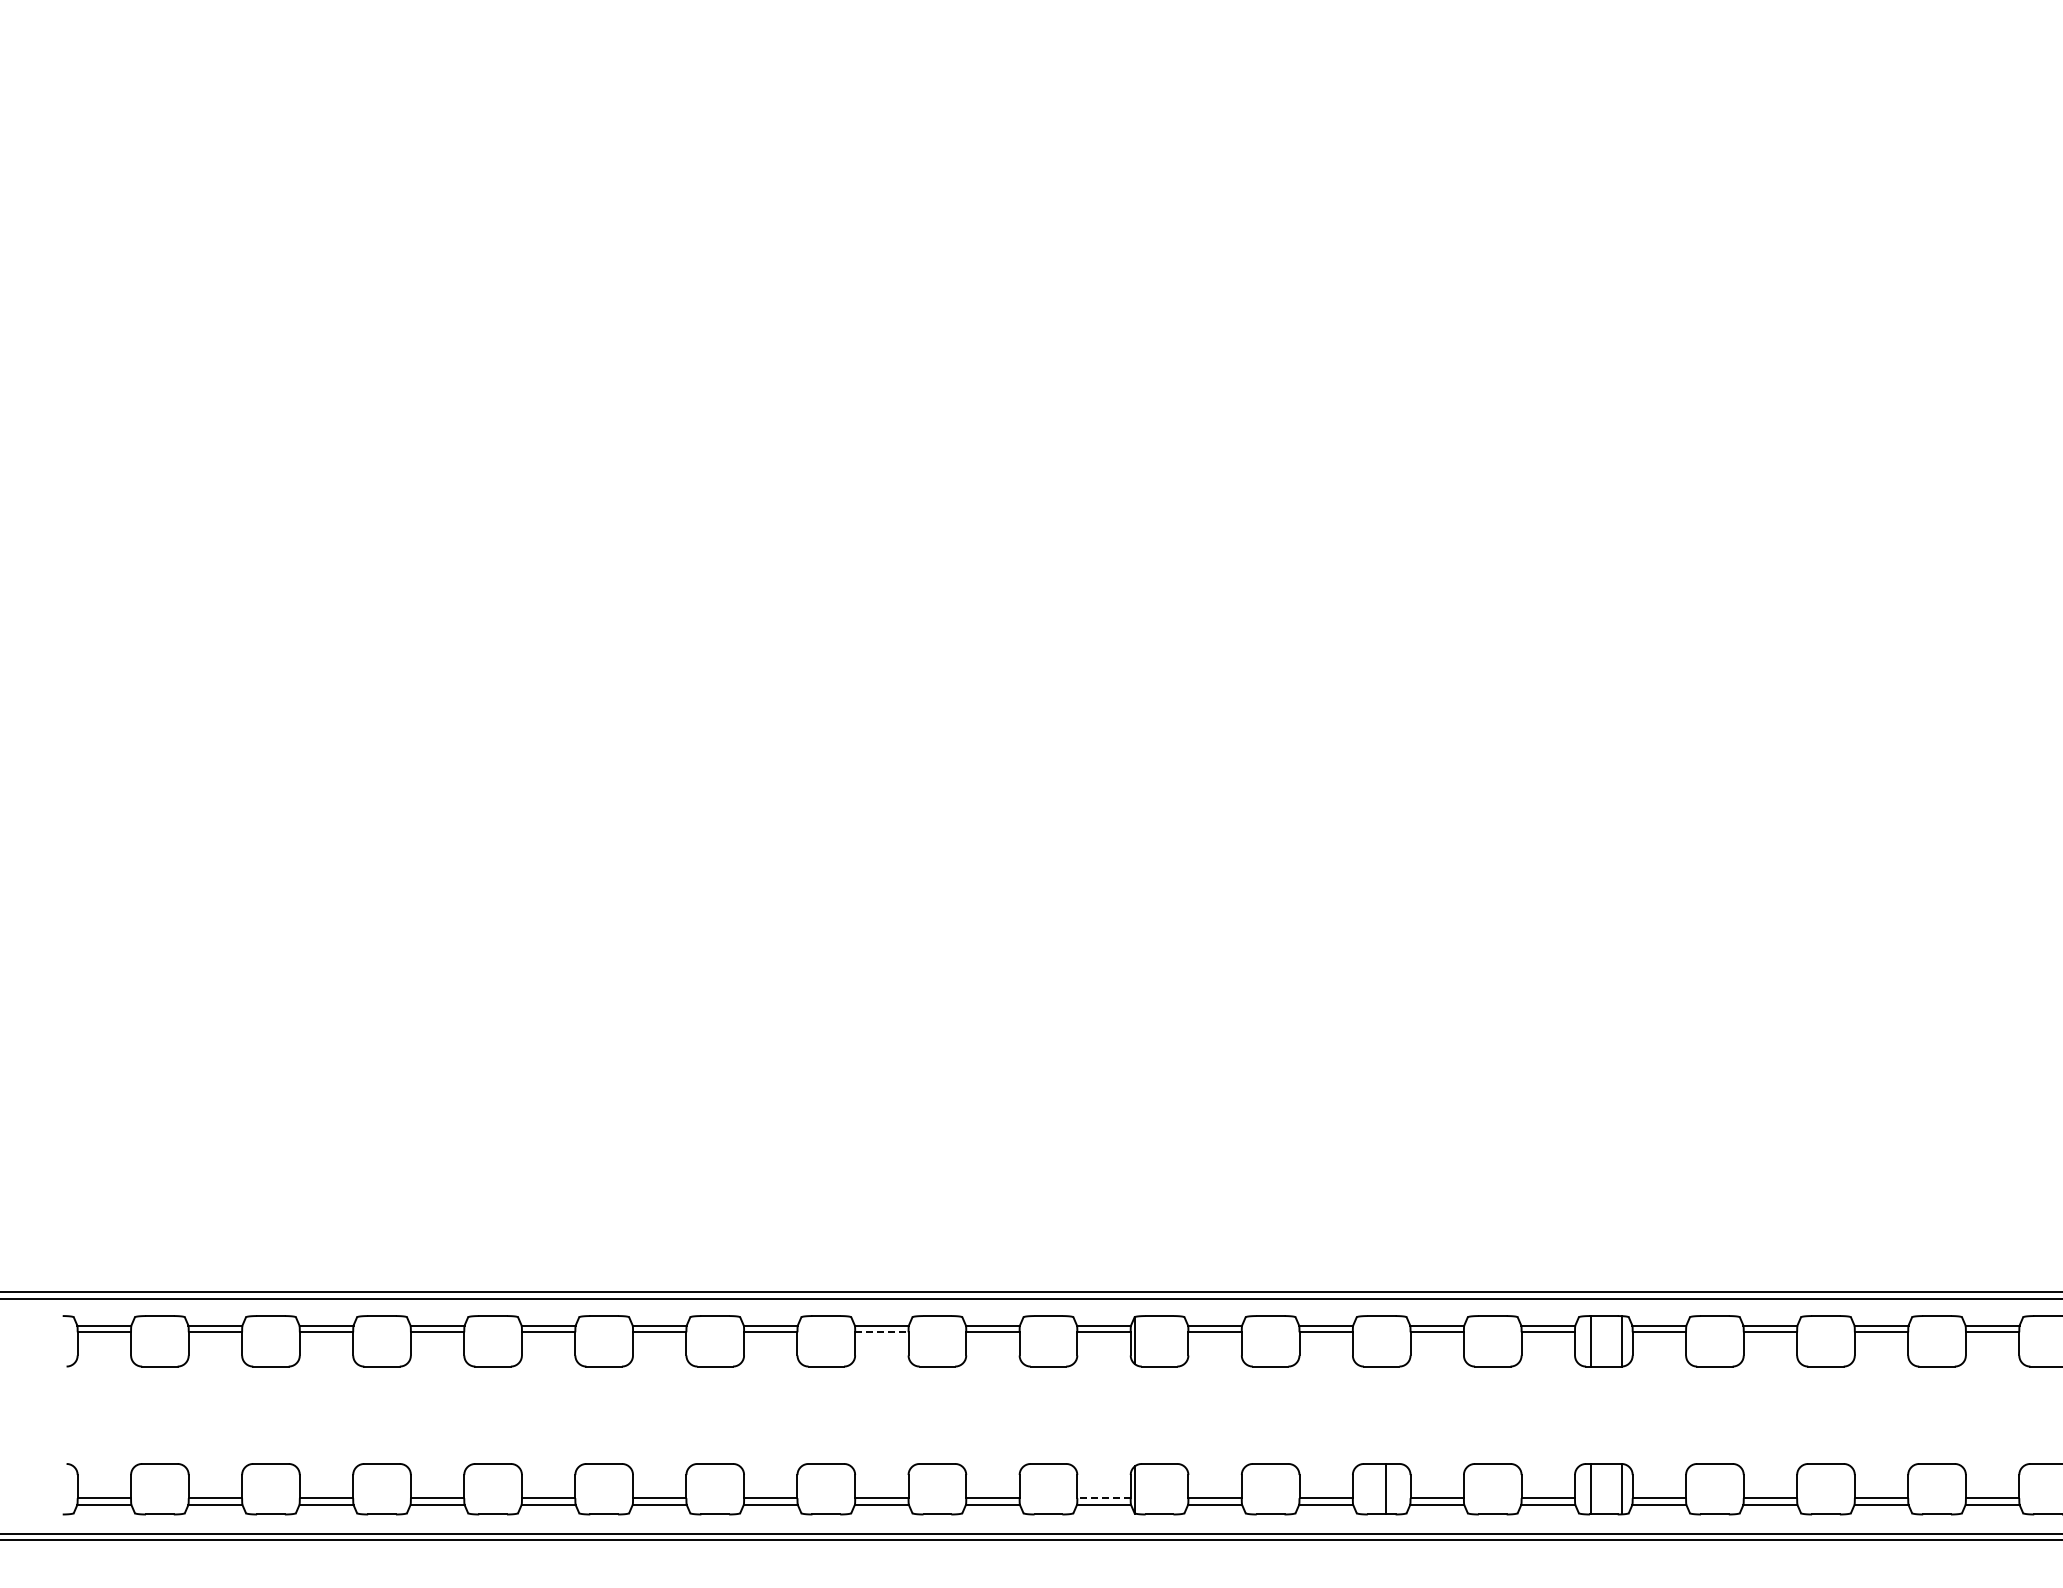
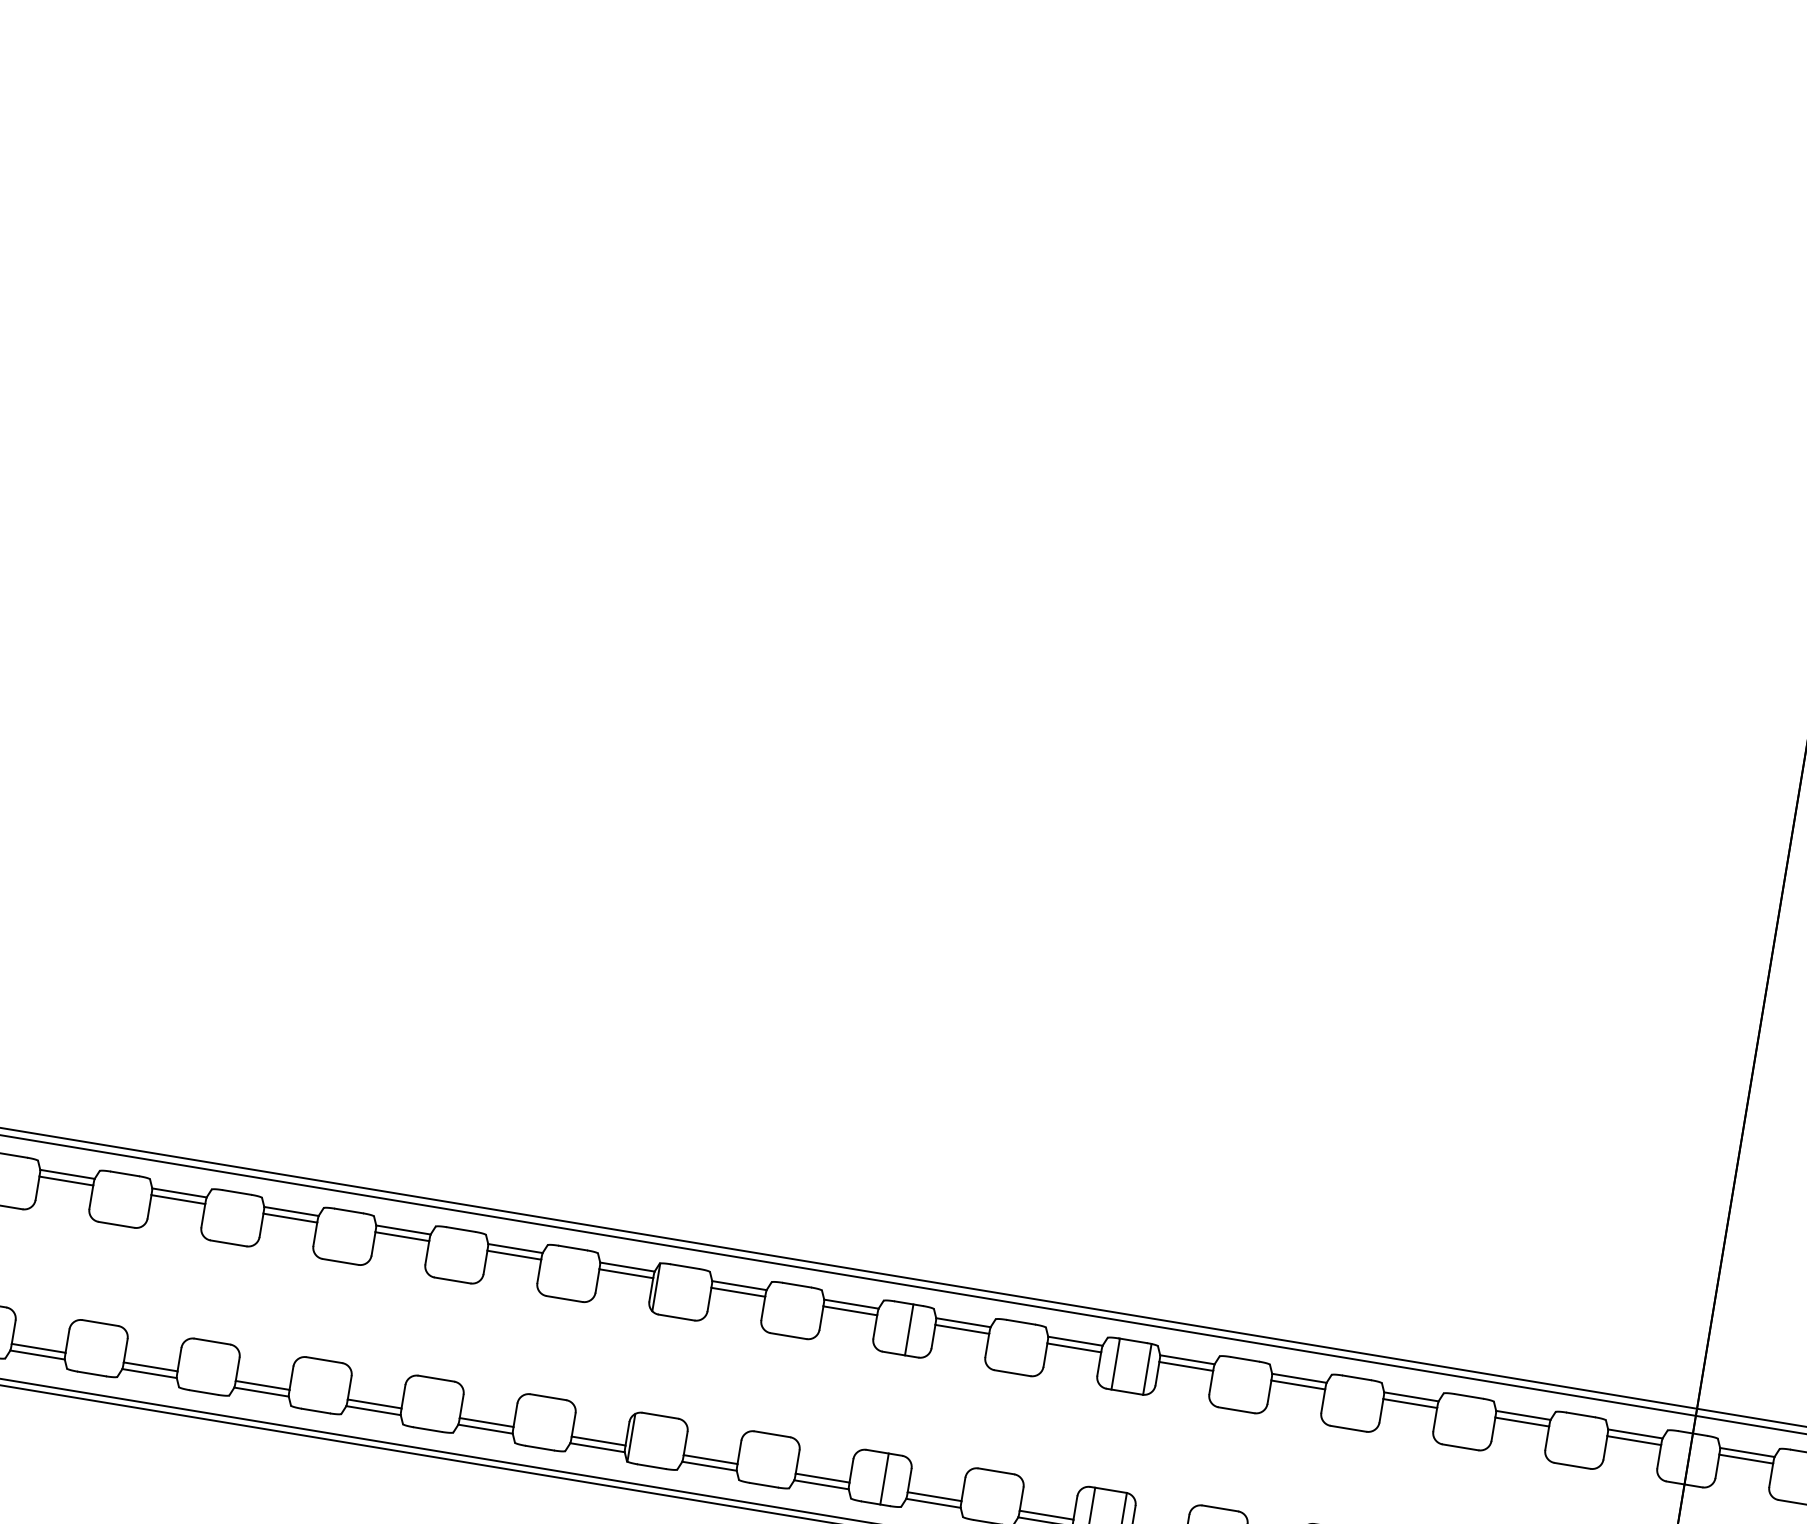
line: (881, 1332) -> (401, 1236), dashed -> solid
line: (1386, 1341) -> (909, 1330), added
line: (1104, 1498) -> (599, 1441), dashed -> solid

